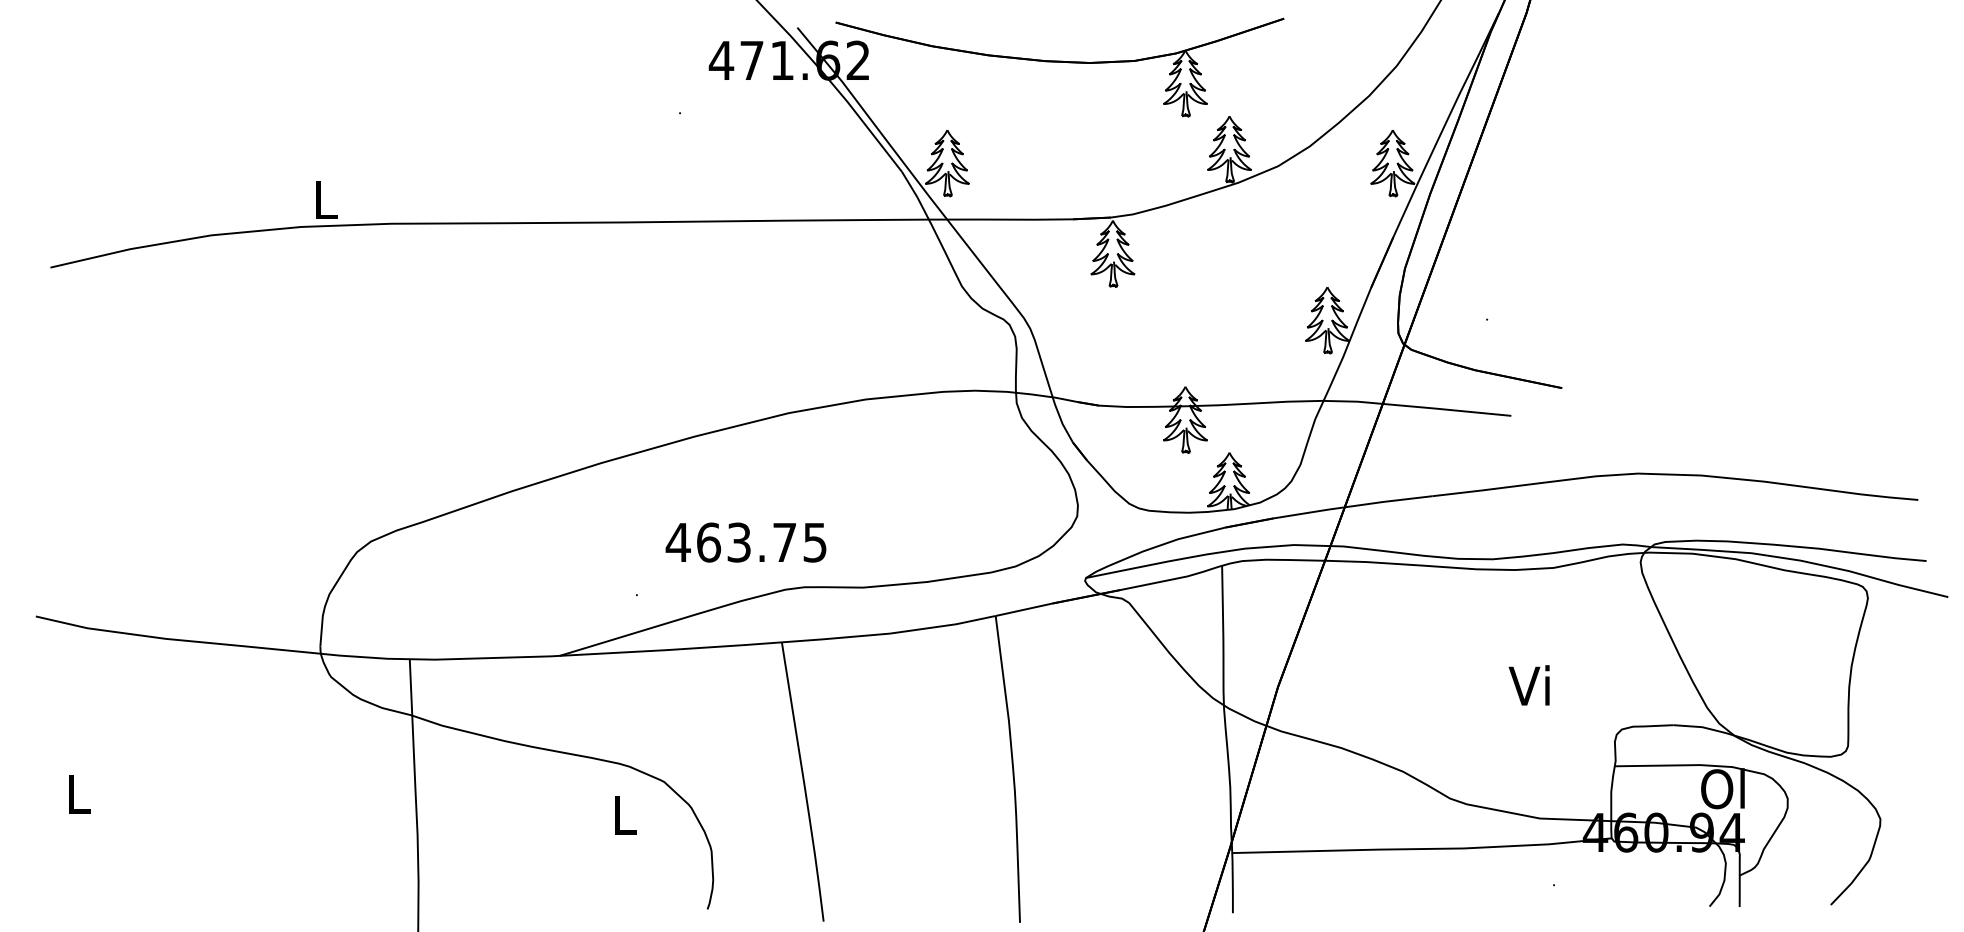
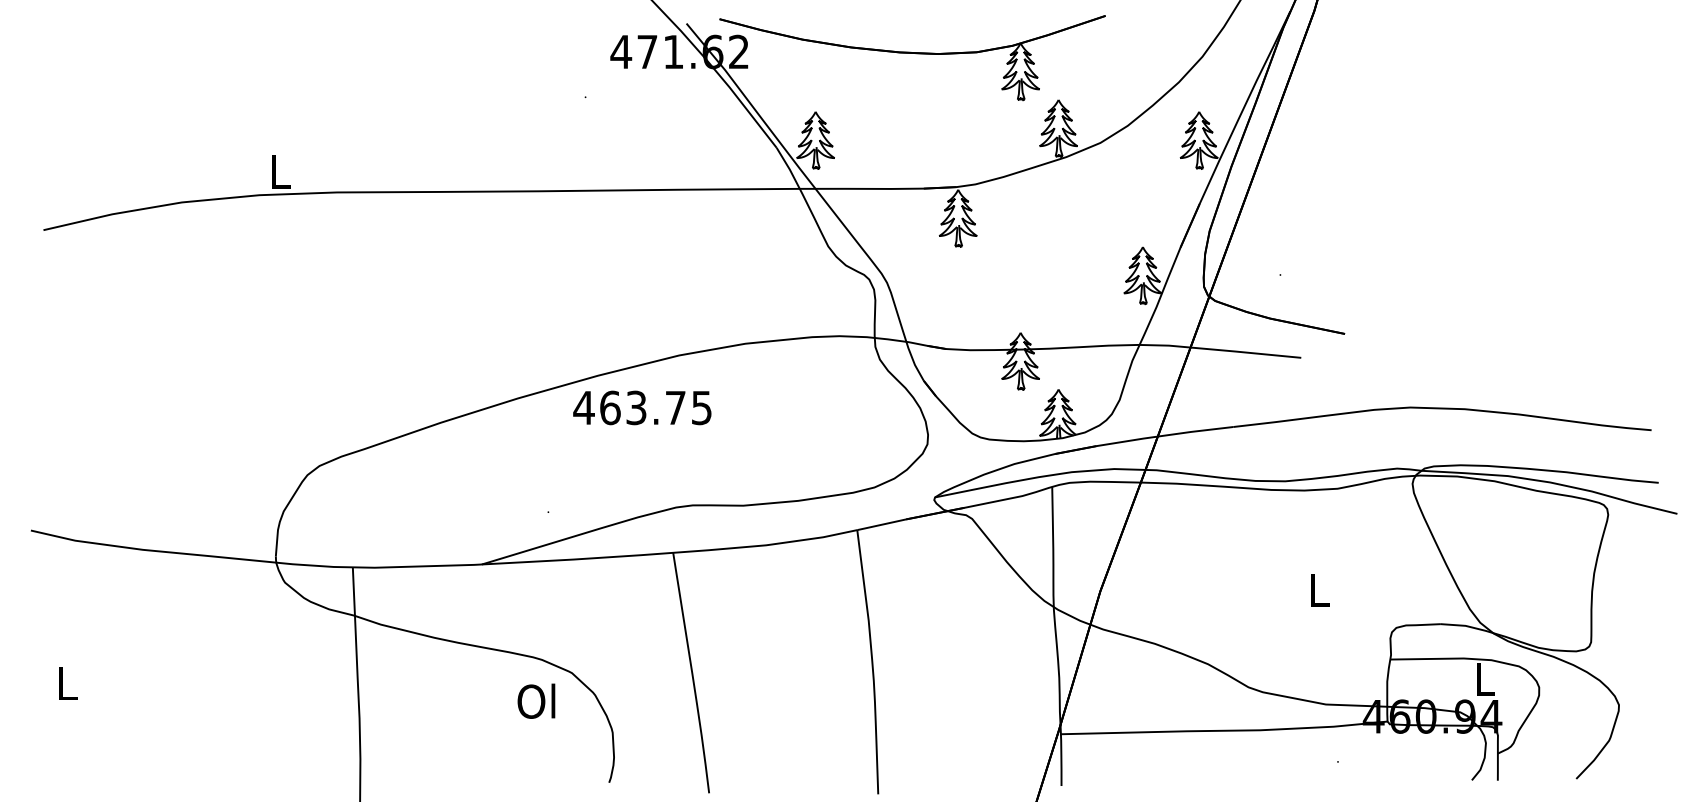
text: (746, 542) -> (642, 407), moved
text: (1529, 684) -> (1316, 589), Vi -> L
text: (1723, 788) -> (1483, 678), Ol -> L
text: (623, 813) -> (536, 700), L -> Ol

